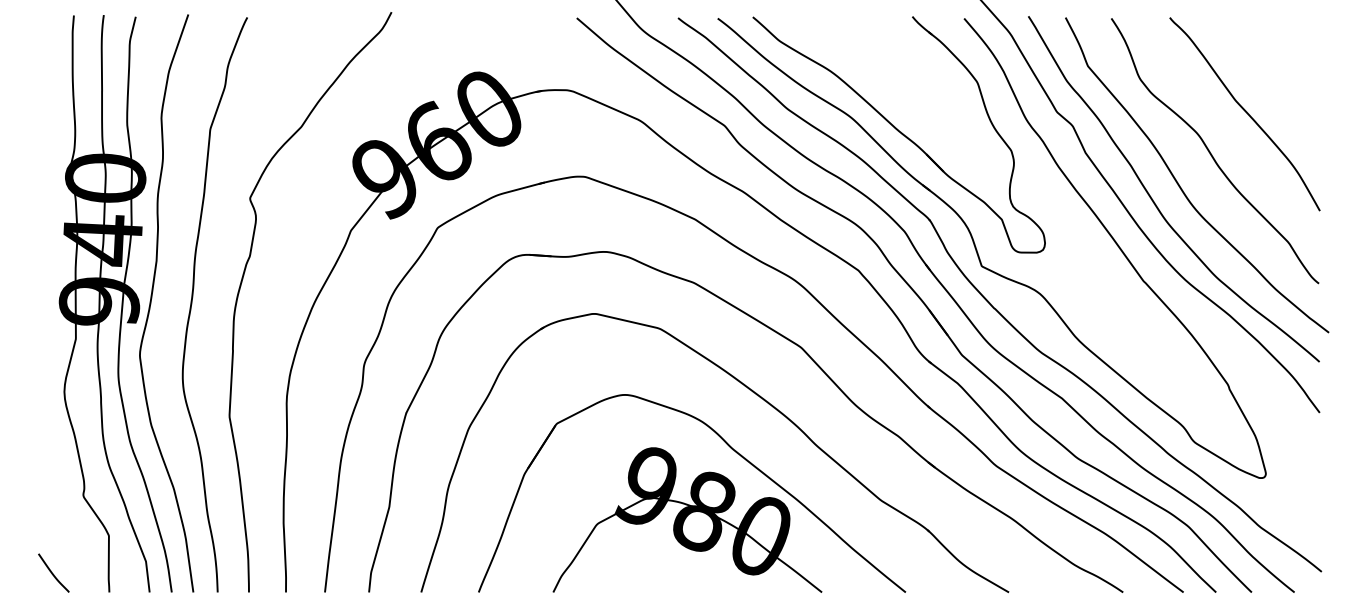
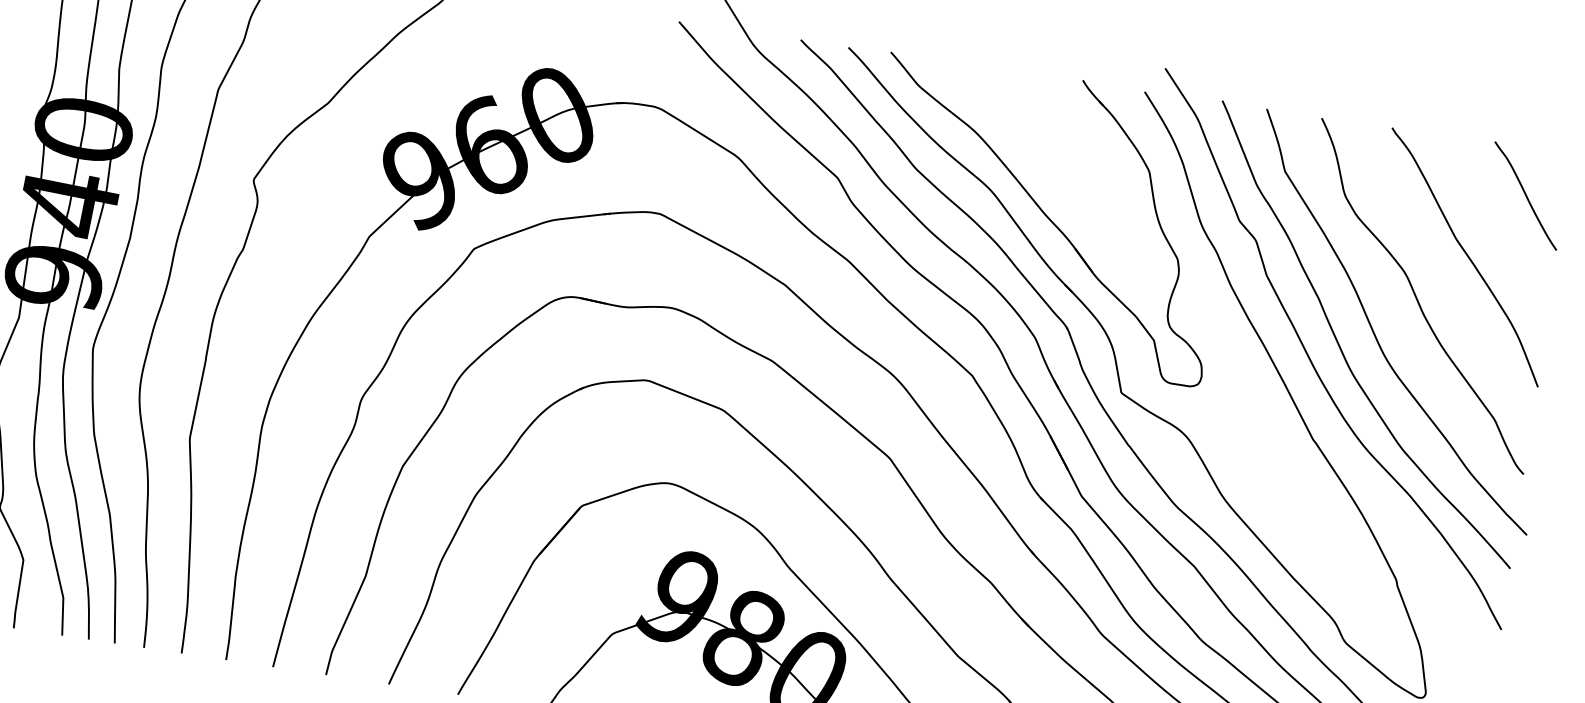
curve: (1286, 56) -> (1525, 195), added

